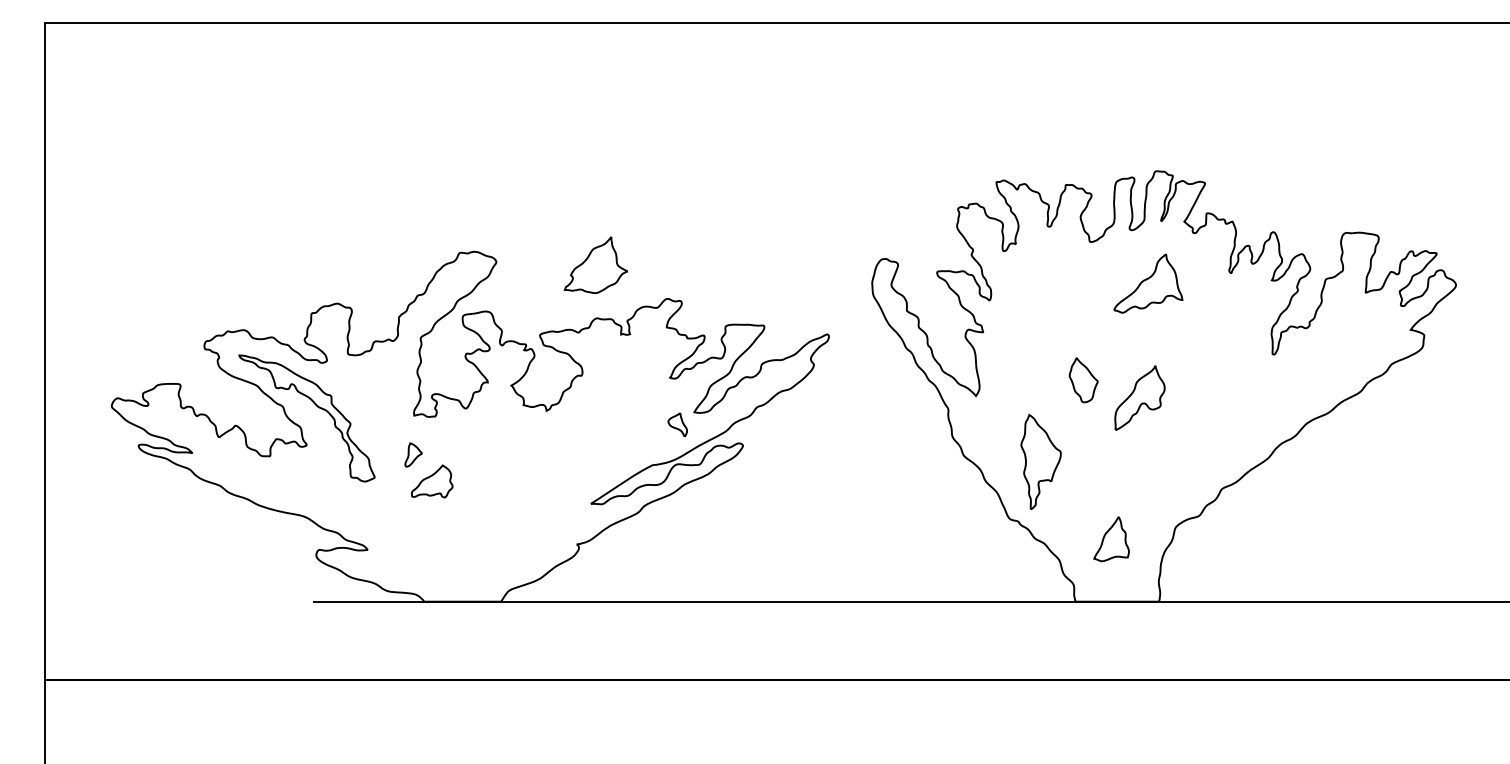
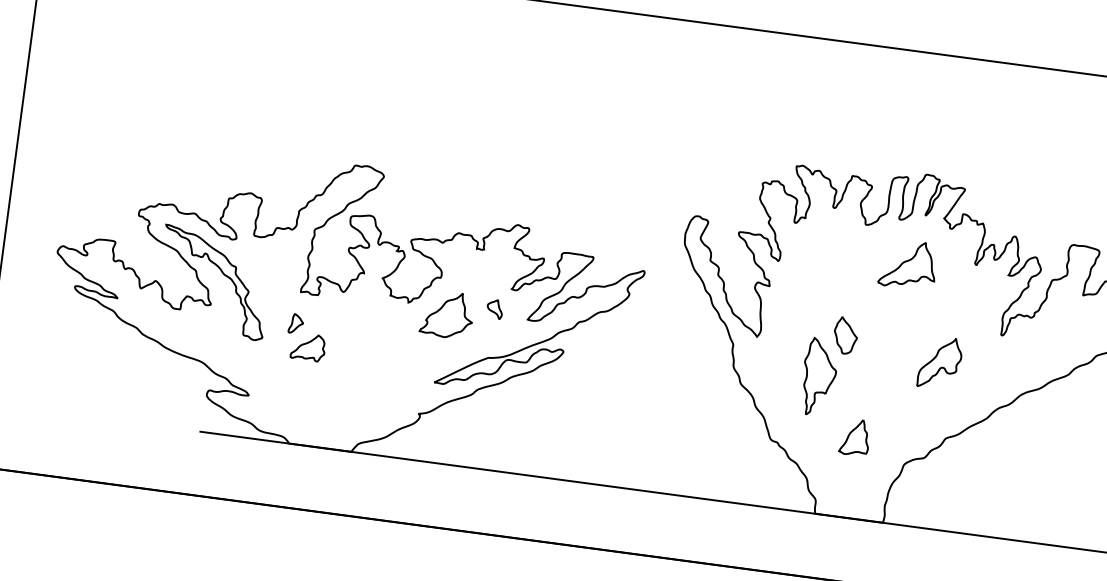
part: (595, 265) -> (447, 314), moved
part: (1139, 397) -> (939, 362), moved
part: (677, 424) -> (494, 308), moved
part: (1040, 461) -> (818, 376), moved
part: (1111, 539) -> (855, 437), moved

